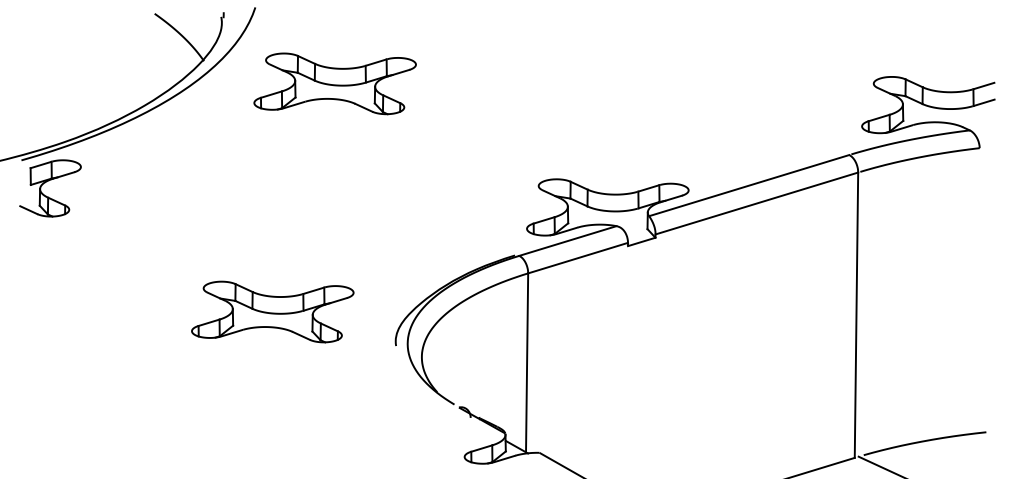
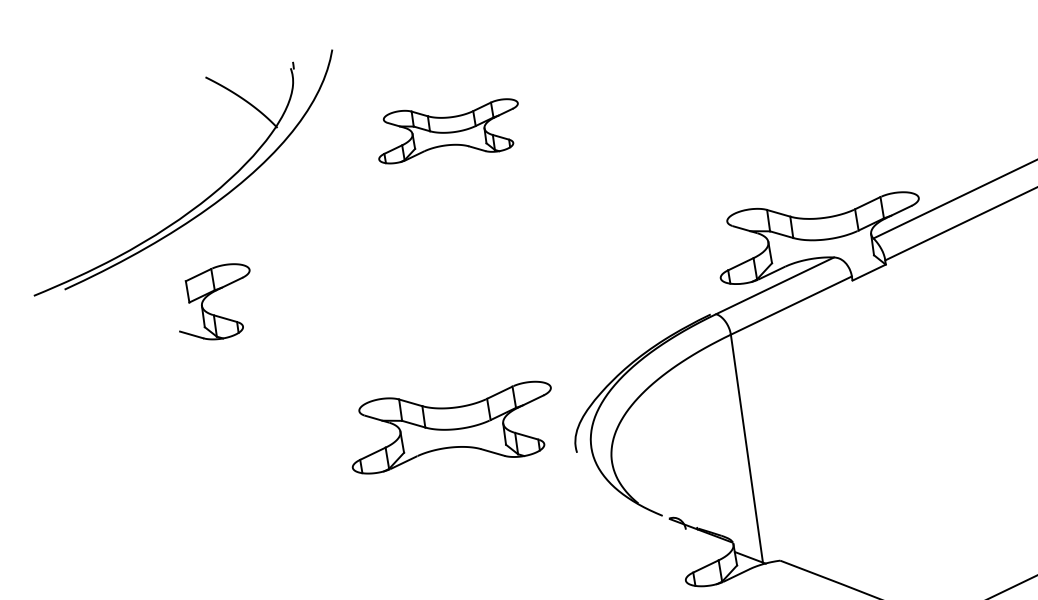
part: (334, 83) -> (447, 130), size x0.7
part: (45, 183) -> (207, 297), moved
part: (272, 311) -> (451, 427), moved

